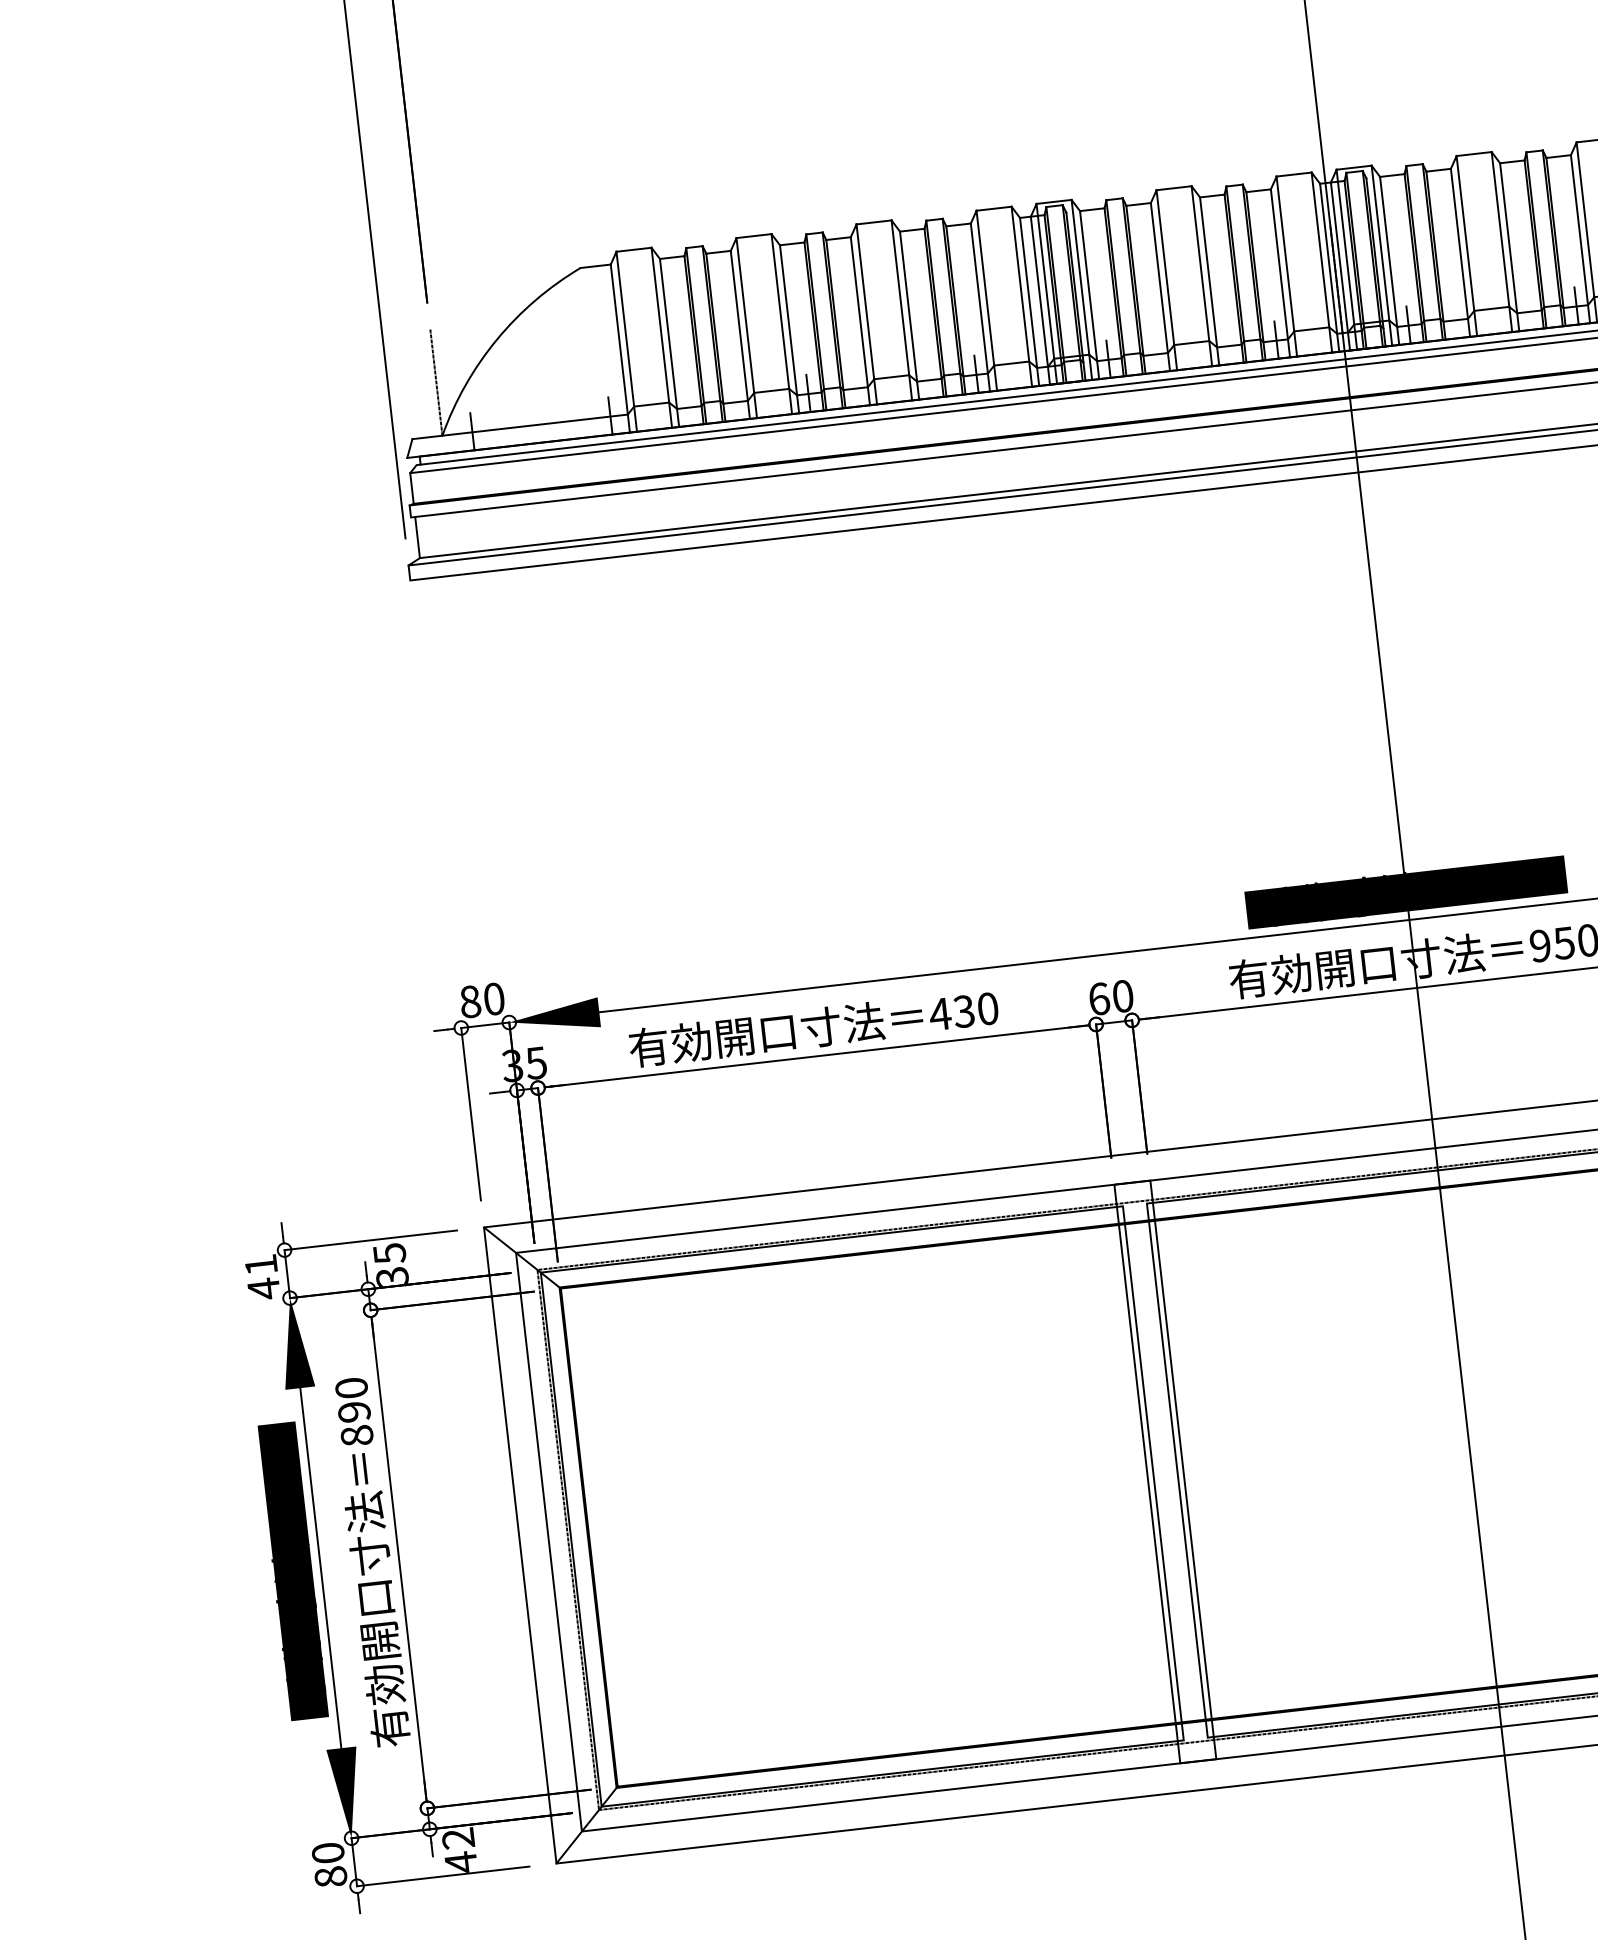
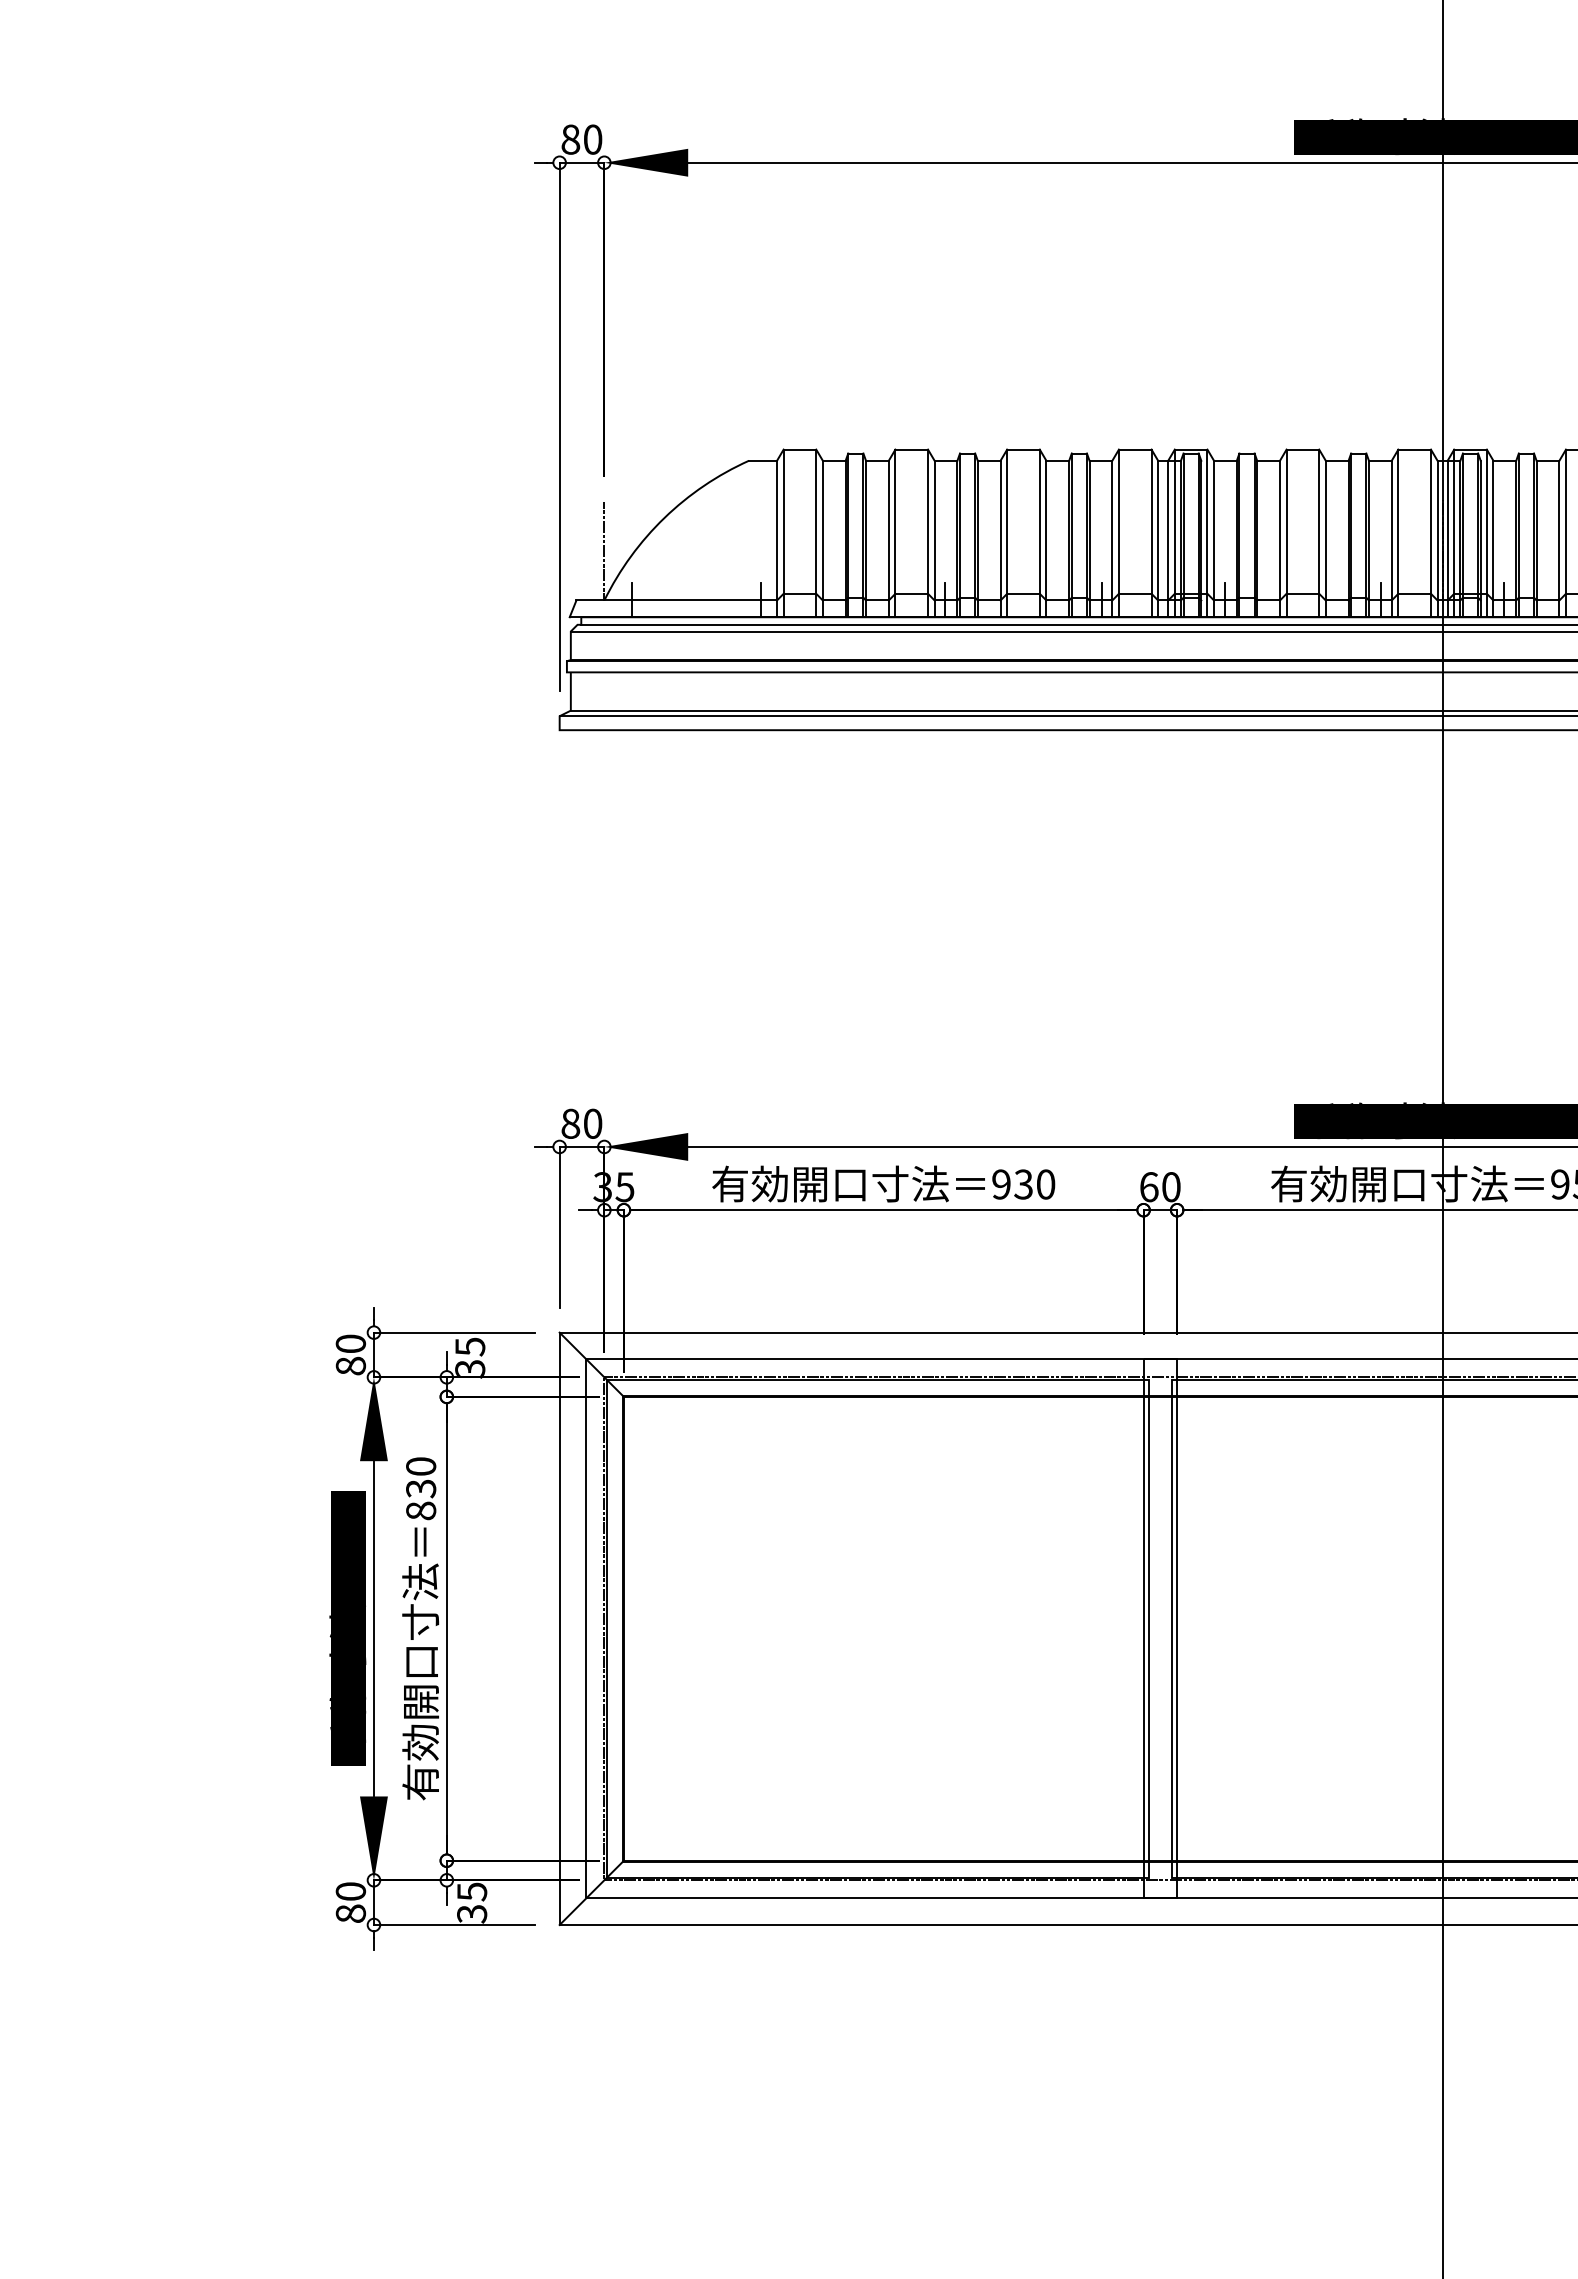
text: (940, 1014) -> (1001, 1184), 430 -> 930
text: (262, 1277) -> (350, 1355), 41 -> 80
text: (354, 1411) -> (421, 1488), 890 -> 830
text: (460, 1850) -> (472, 1902), 42 -> 35

